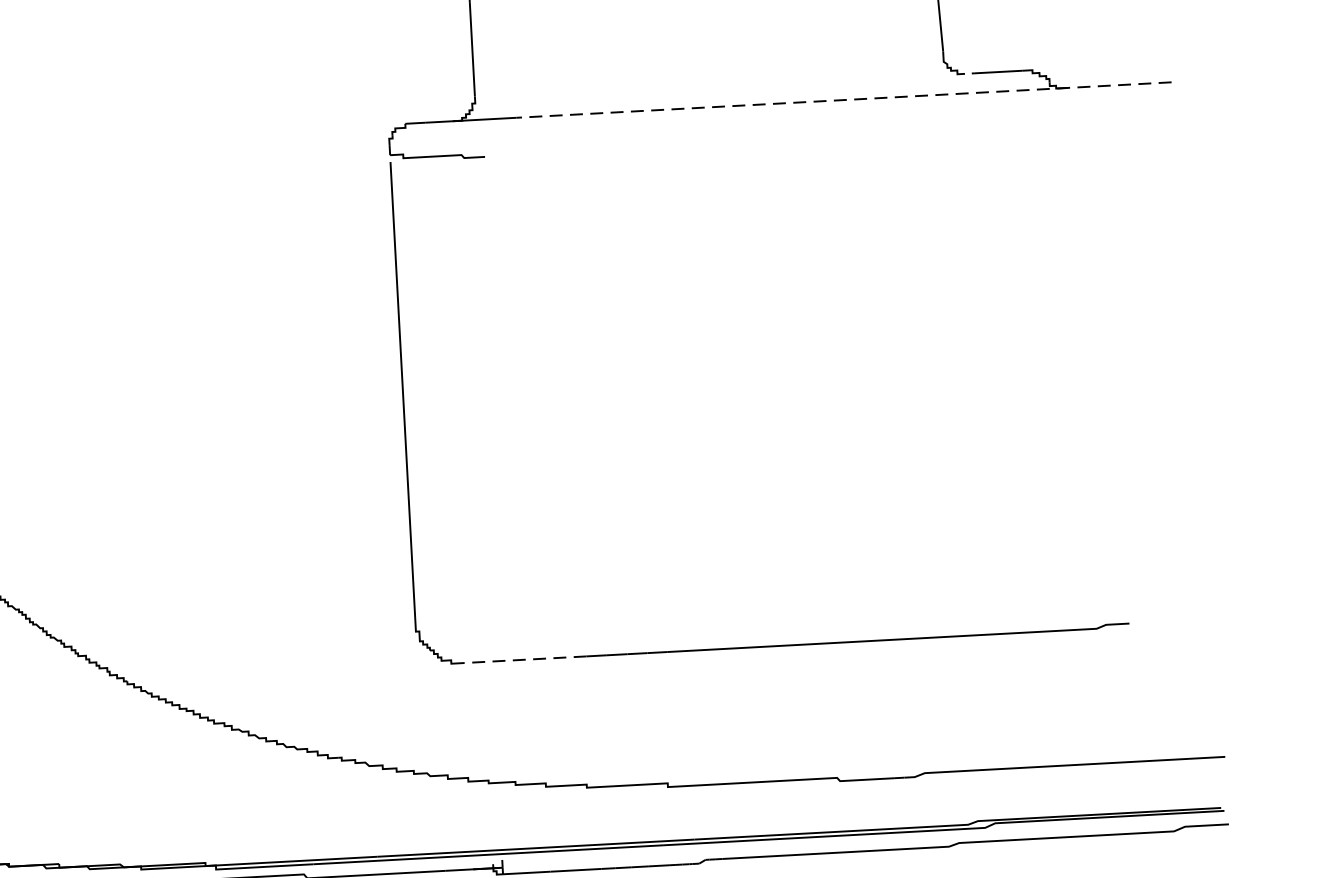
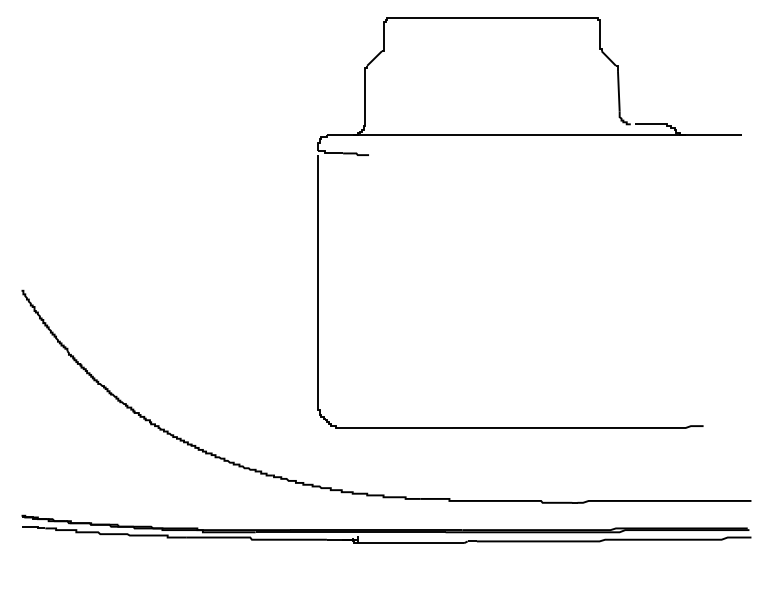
line: (843, 99) -> (564, 134), dashed -> solid
line: (524, 658) -> (375, 427), dashed -> solid

